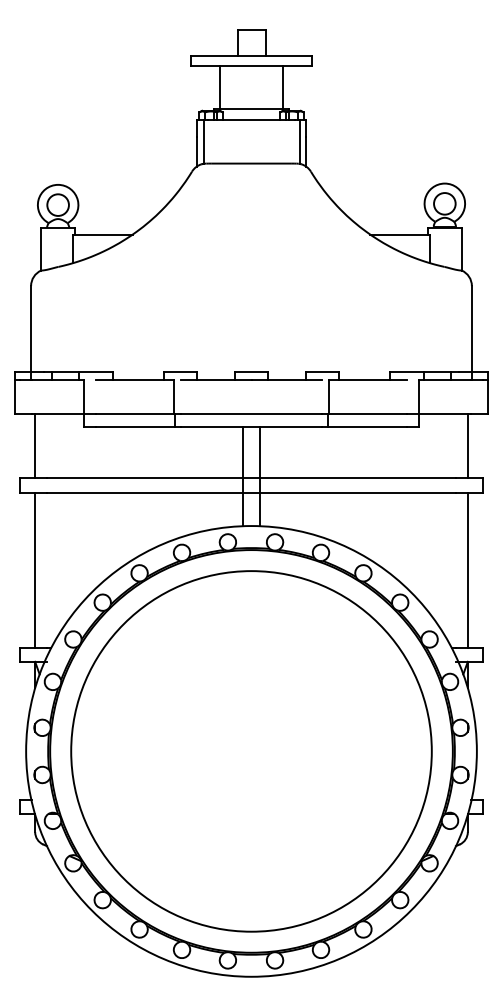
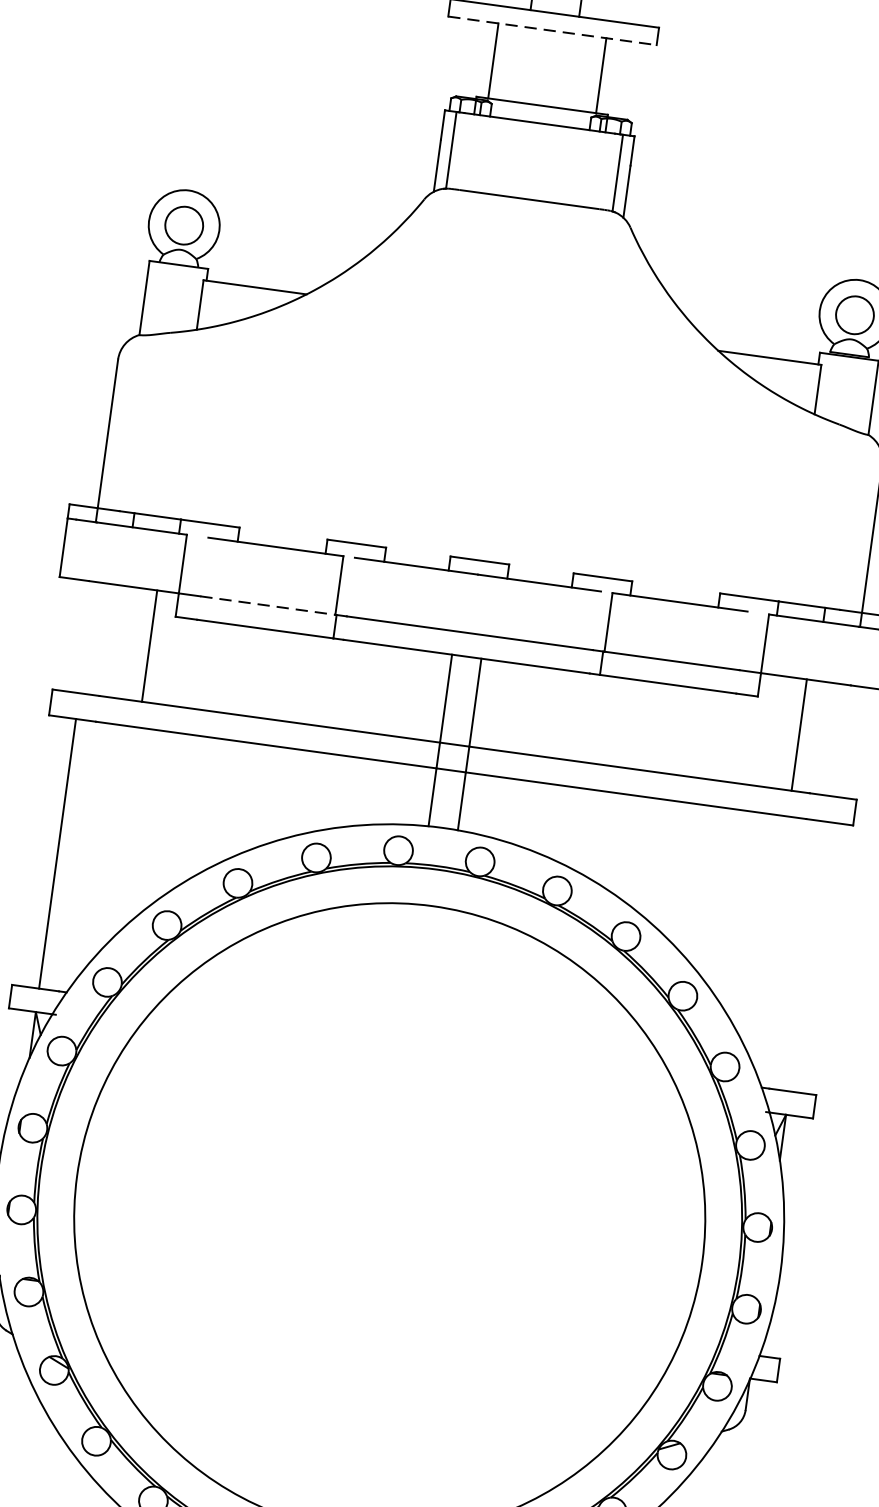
line: (252, 66) -> (554, 31), solid -> dashed
line: (134, 413) -> (267, 605), solid -> dashed
line: (35, 445) -> (150, 645), moved
line: (467, 445) -> (798, 734), moved
line: (467, 570) -> (807, 956), removed

